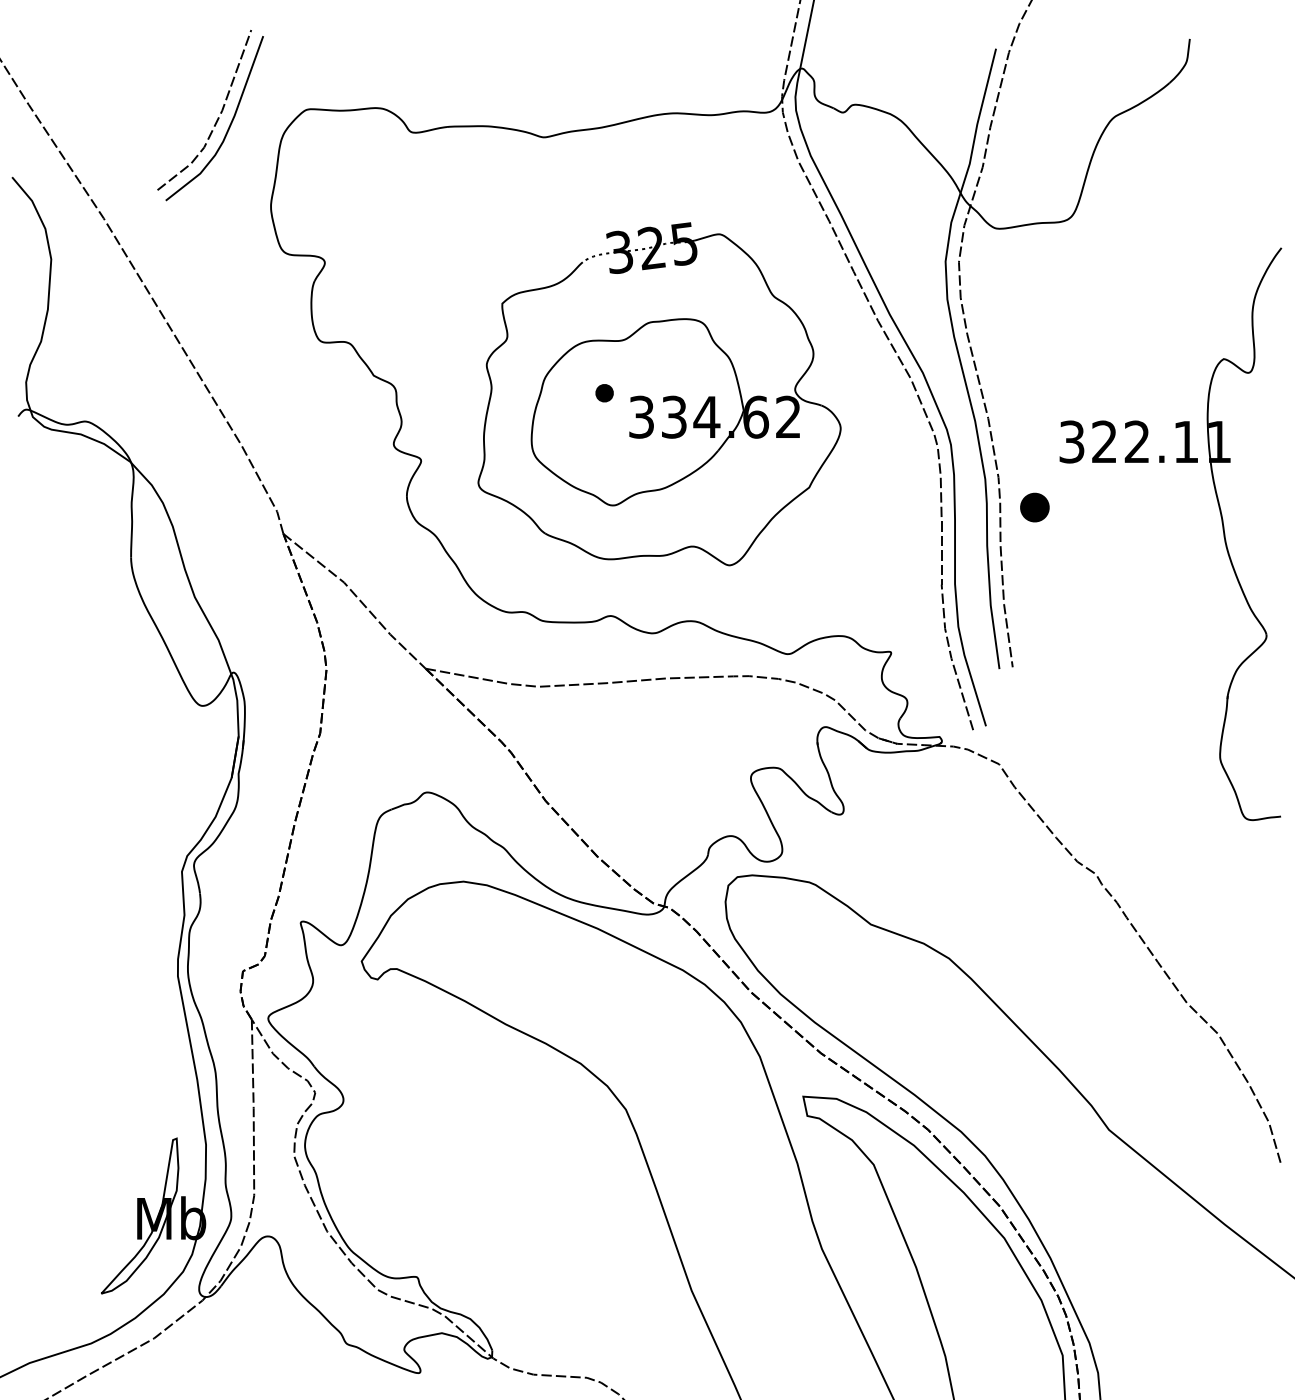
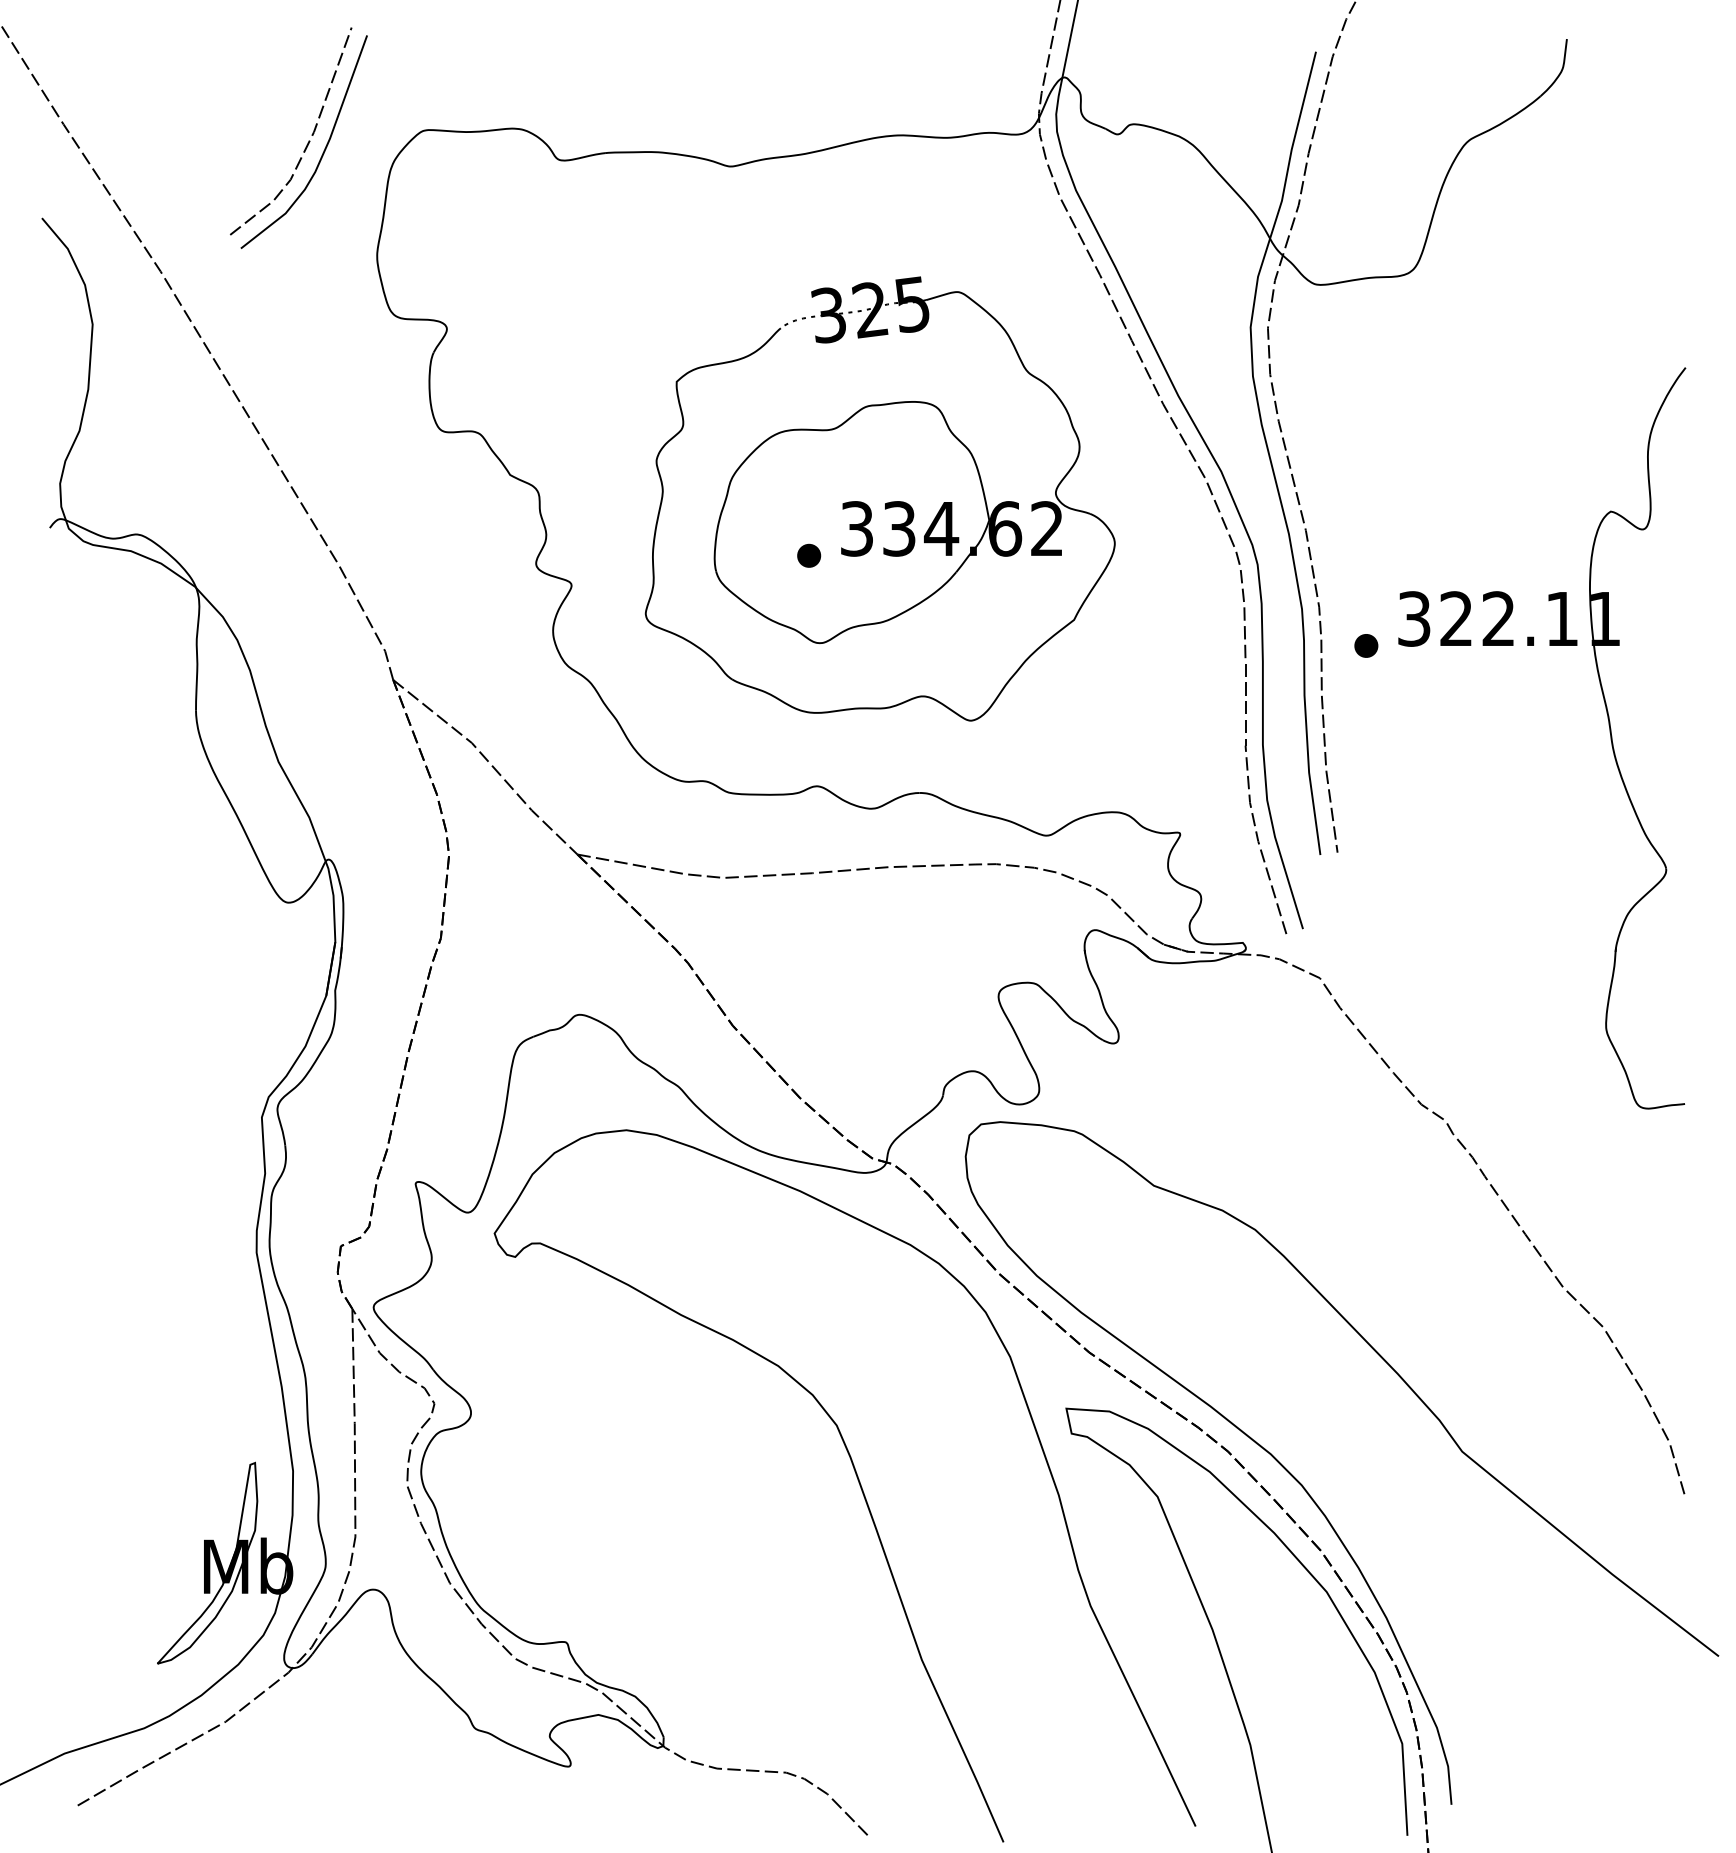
part: (604, 392) -> (809, 555), moved
part: (1035, 507) -> (1366, 645), size x0.62
part: (1221, 524) -> (1608, 725), moved

